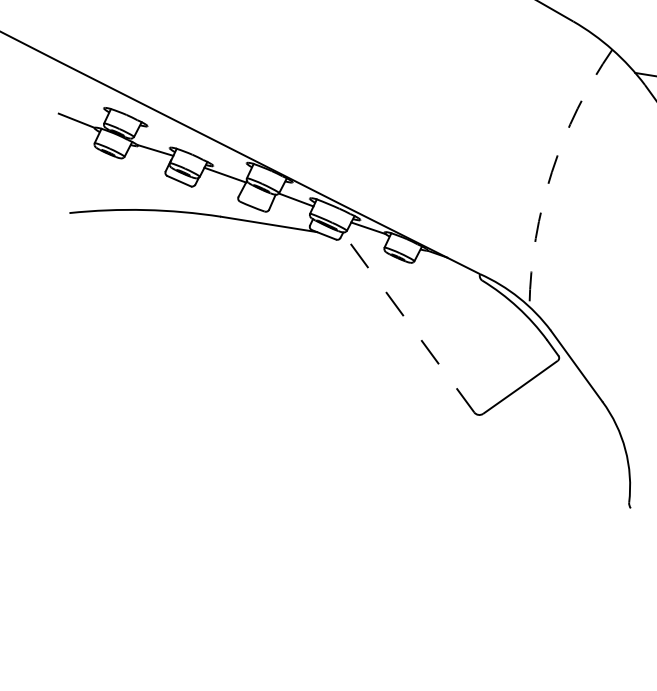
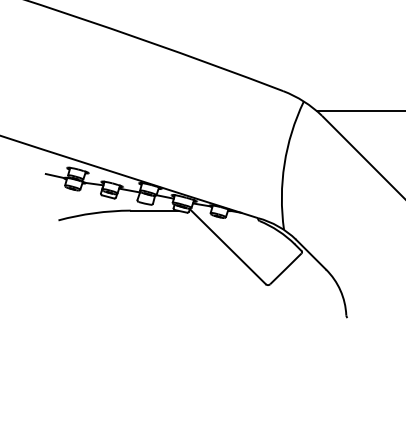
arc: (551, 172) -> (284, 164), dashed -> solid
line: (407, 322) -> (227, 246), dashed -> solid

